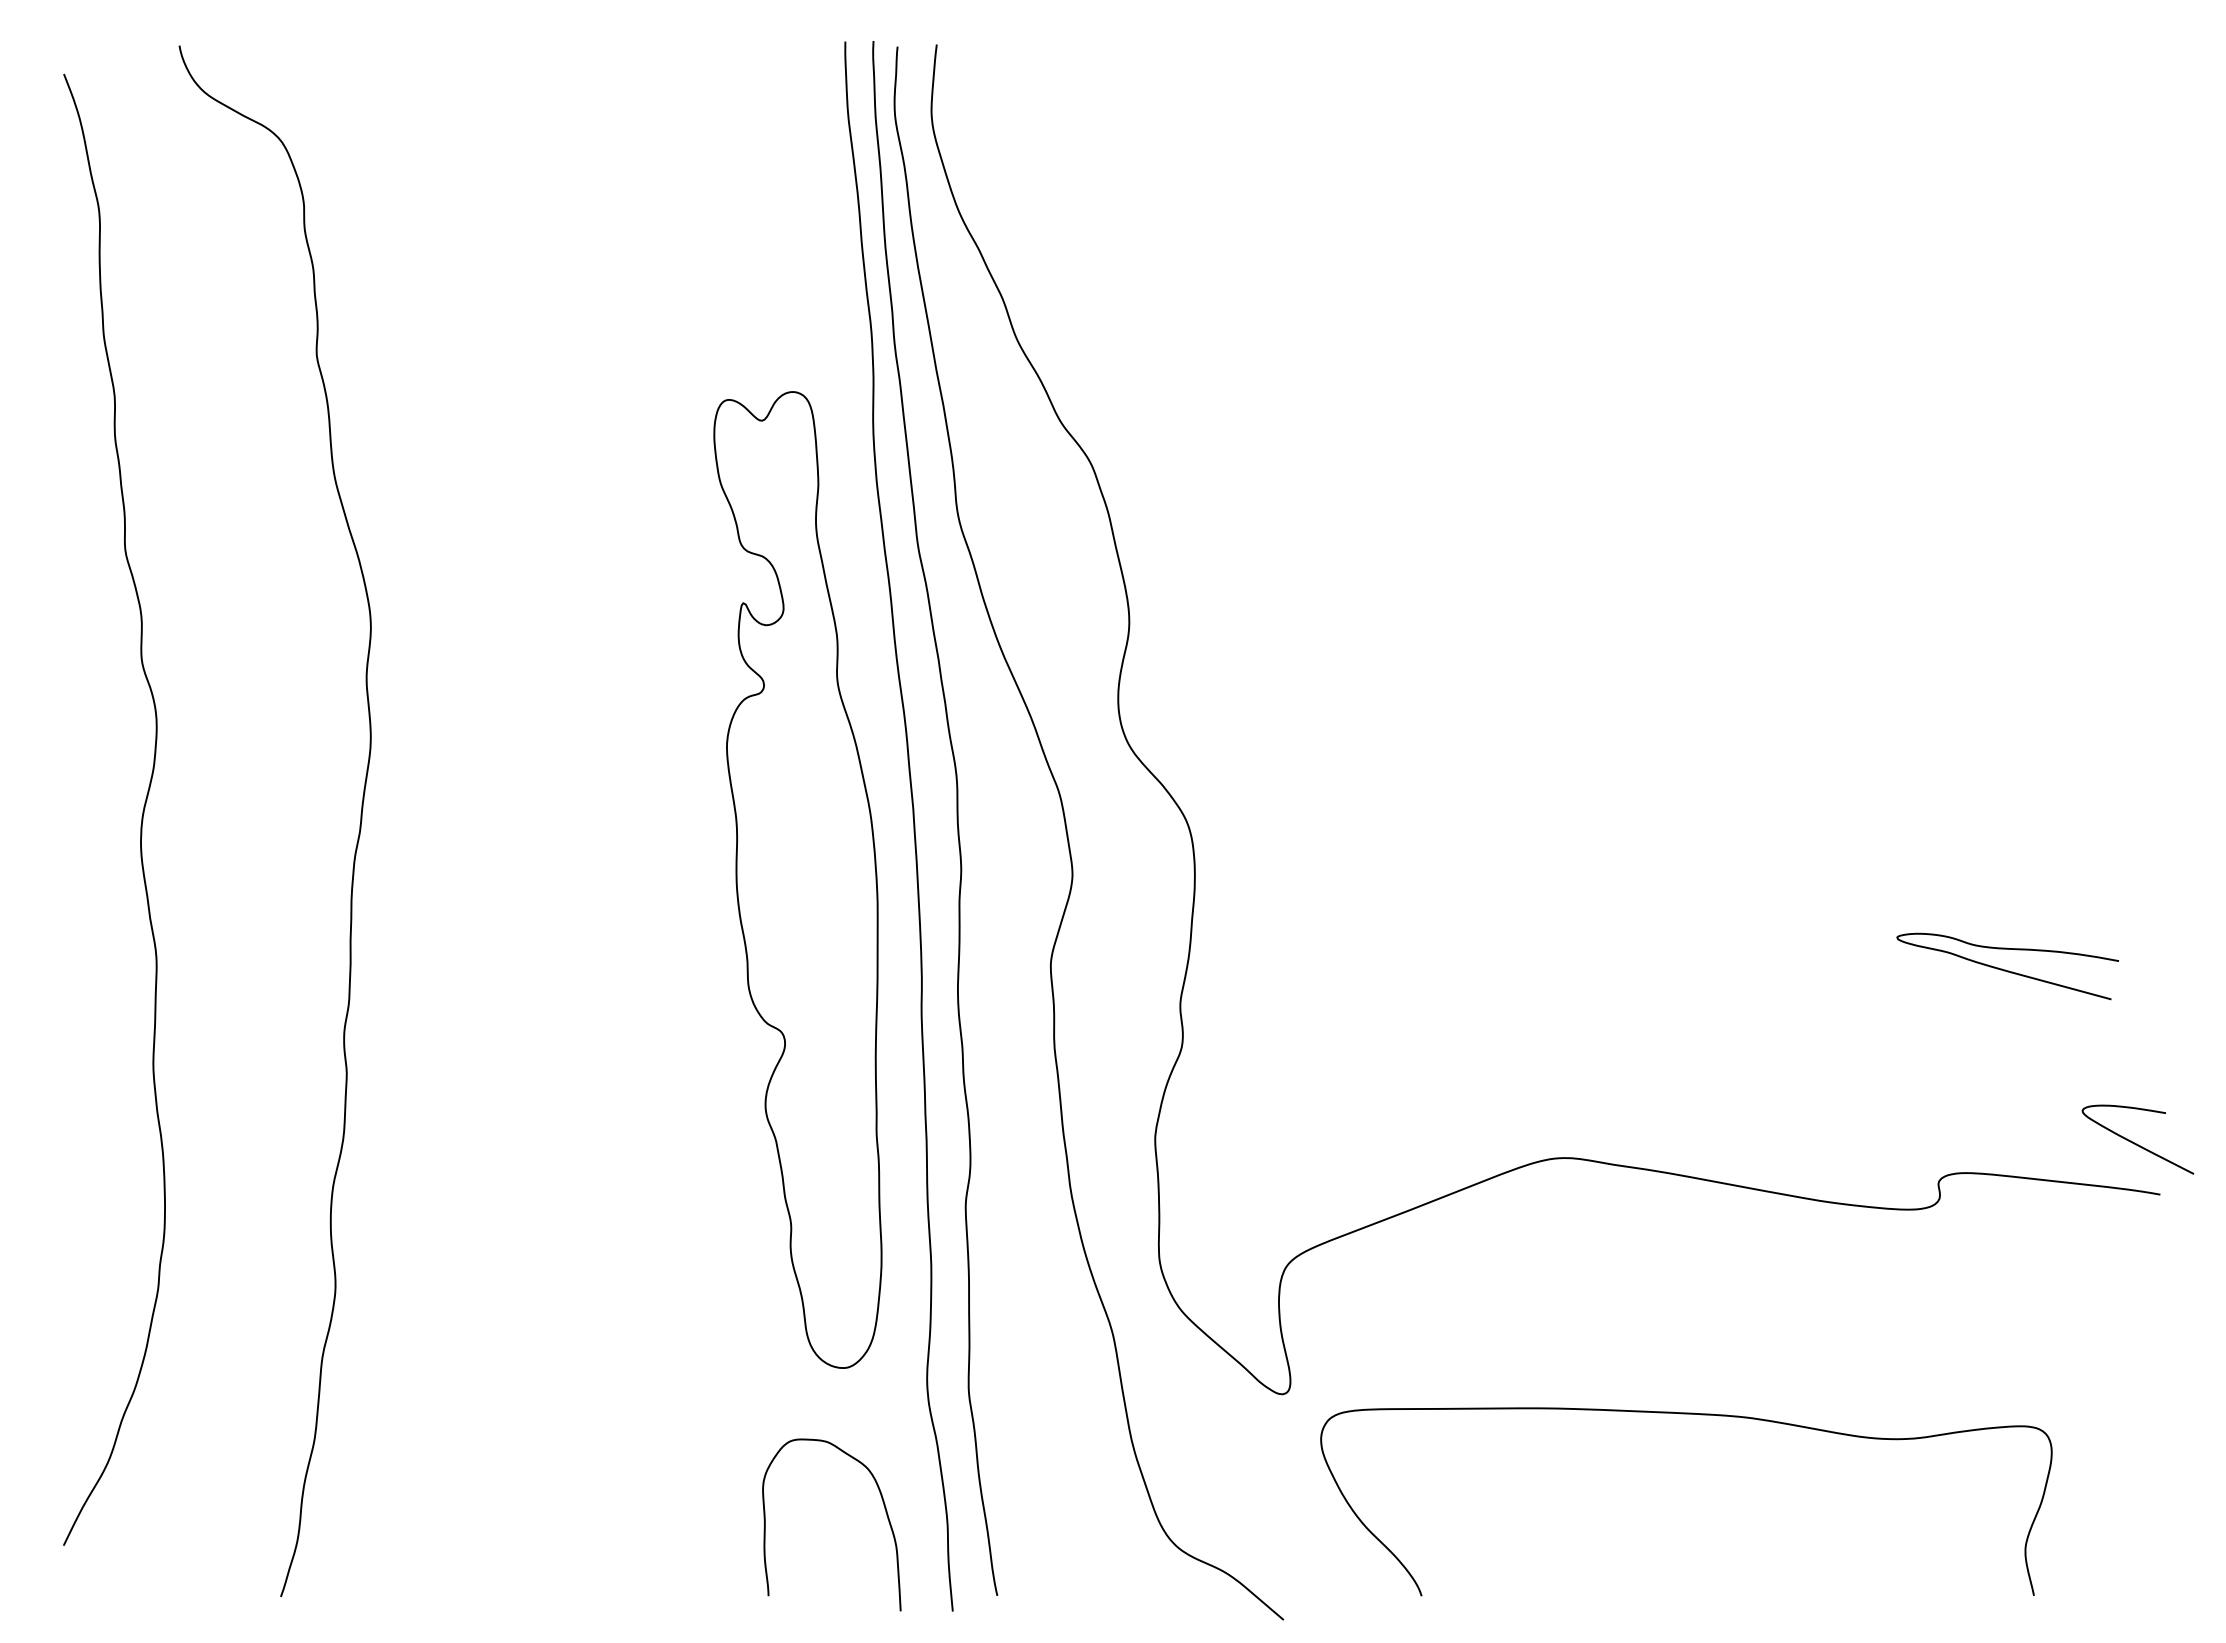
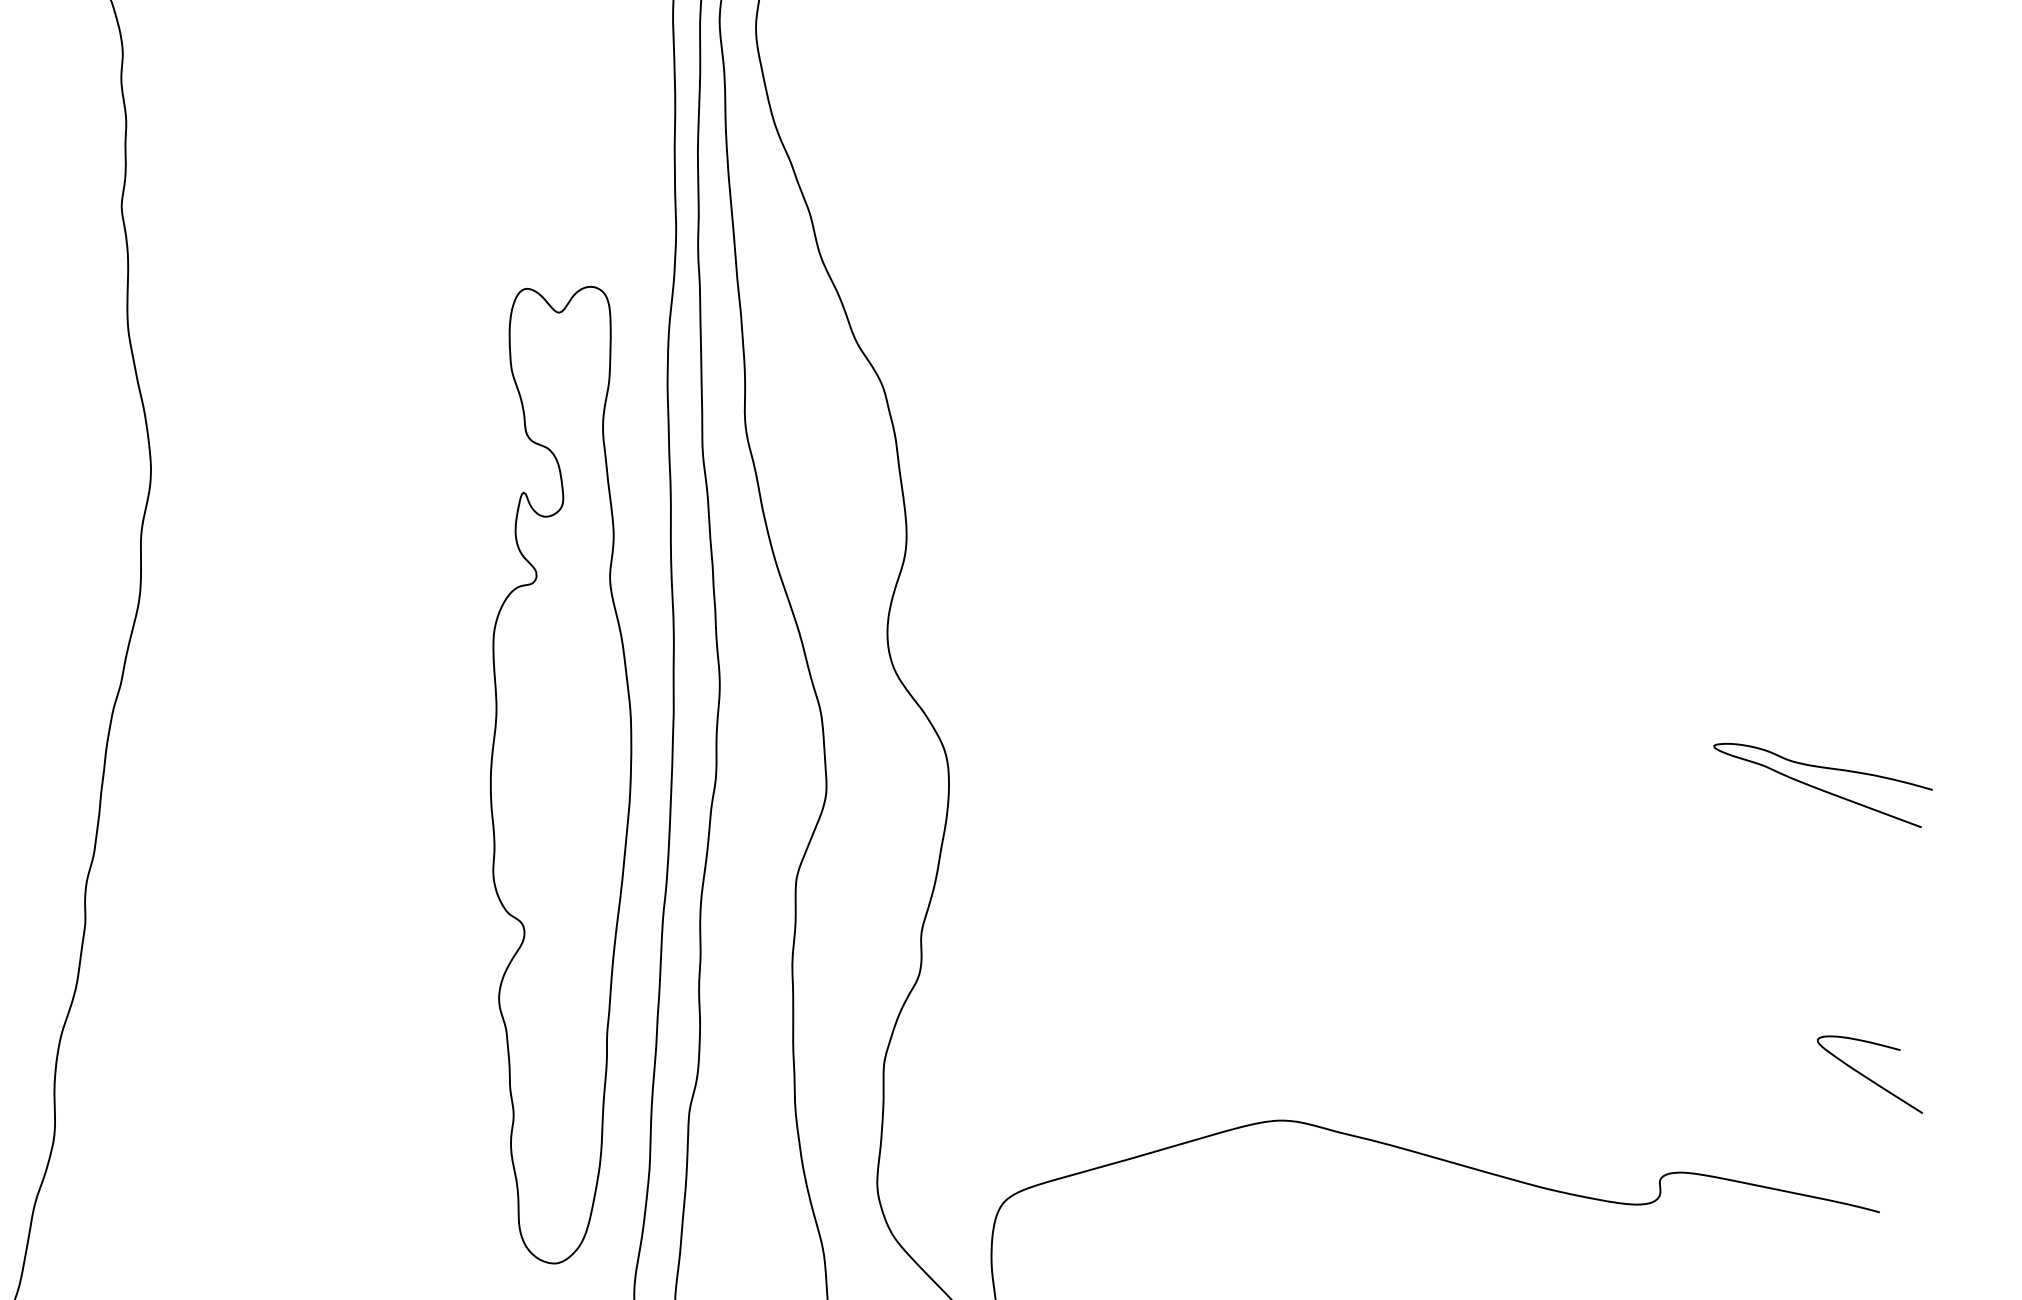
curve: (2005, 969) -> (1818, 787), moved
curve: (2136, 1143) -> (1868, 1077), moved

